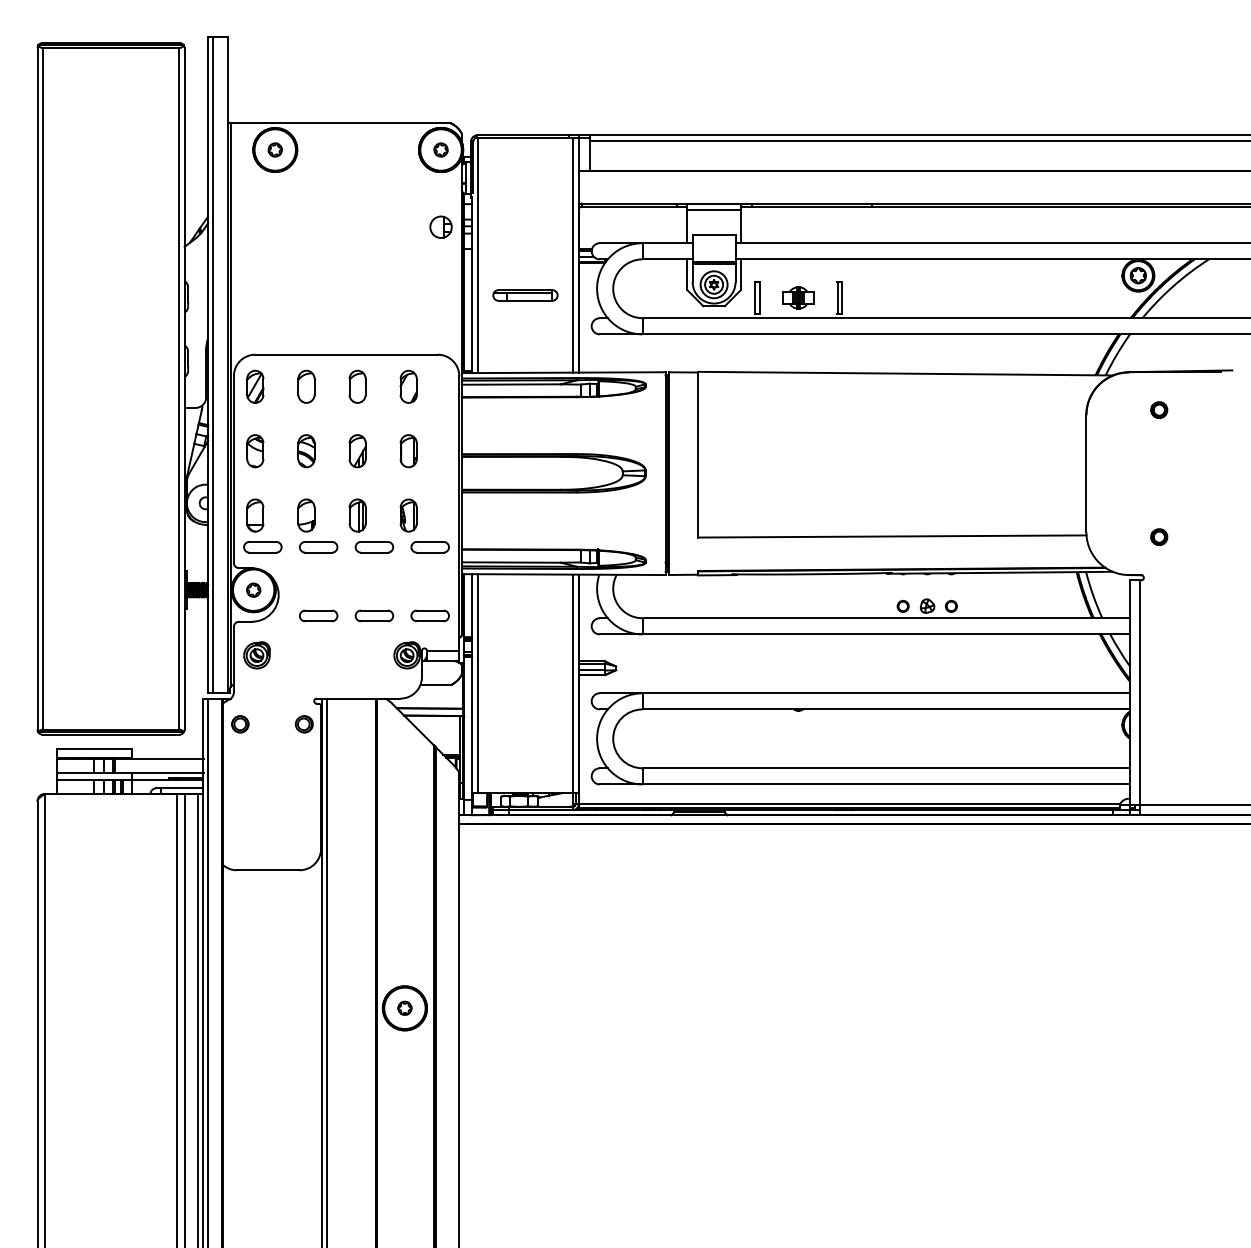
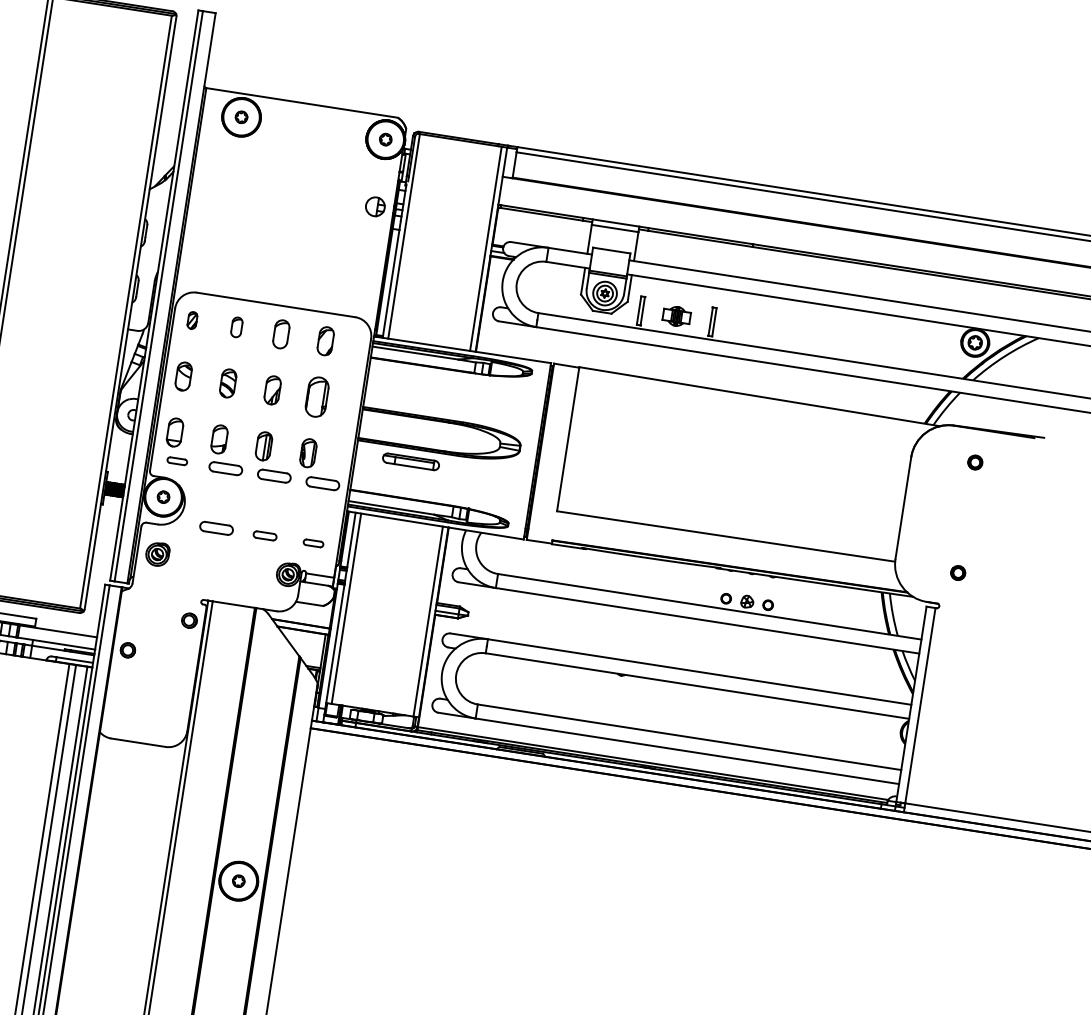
part: (525, 295) -> (411, 461), moved
part: (255, 386) -> (192, 320), size x0.6
part: (306, 386) -> (236, 327), size x0.7
part: (408, 451) -> (316, 397), size x1.4
part: (262, 547) -> (176, 461), size x0.6
part: (374, 615) -> (265, 535), size x0.7
part: (429, 615) -> (313, 542), size x0.6
part: (240, 724) -> (128, 650), moved

